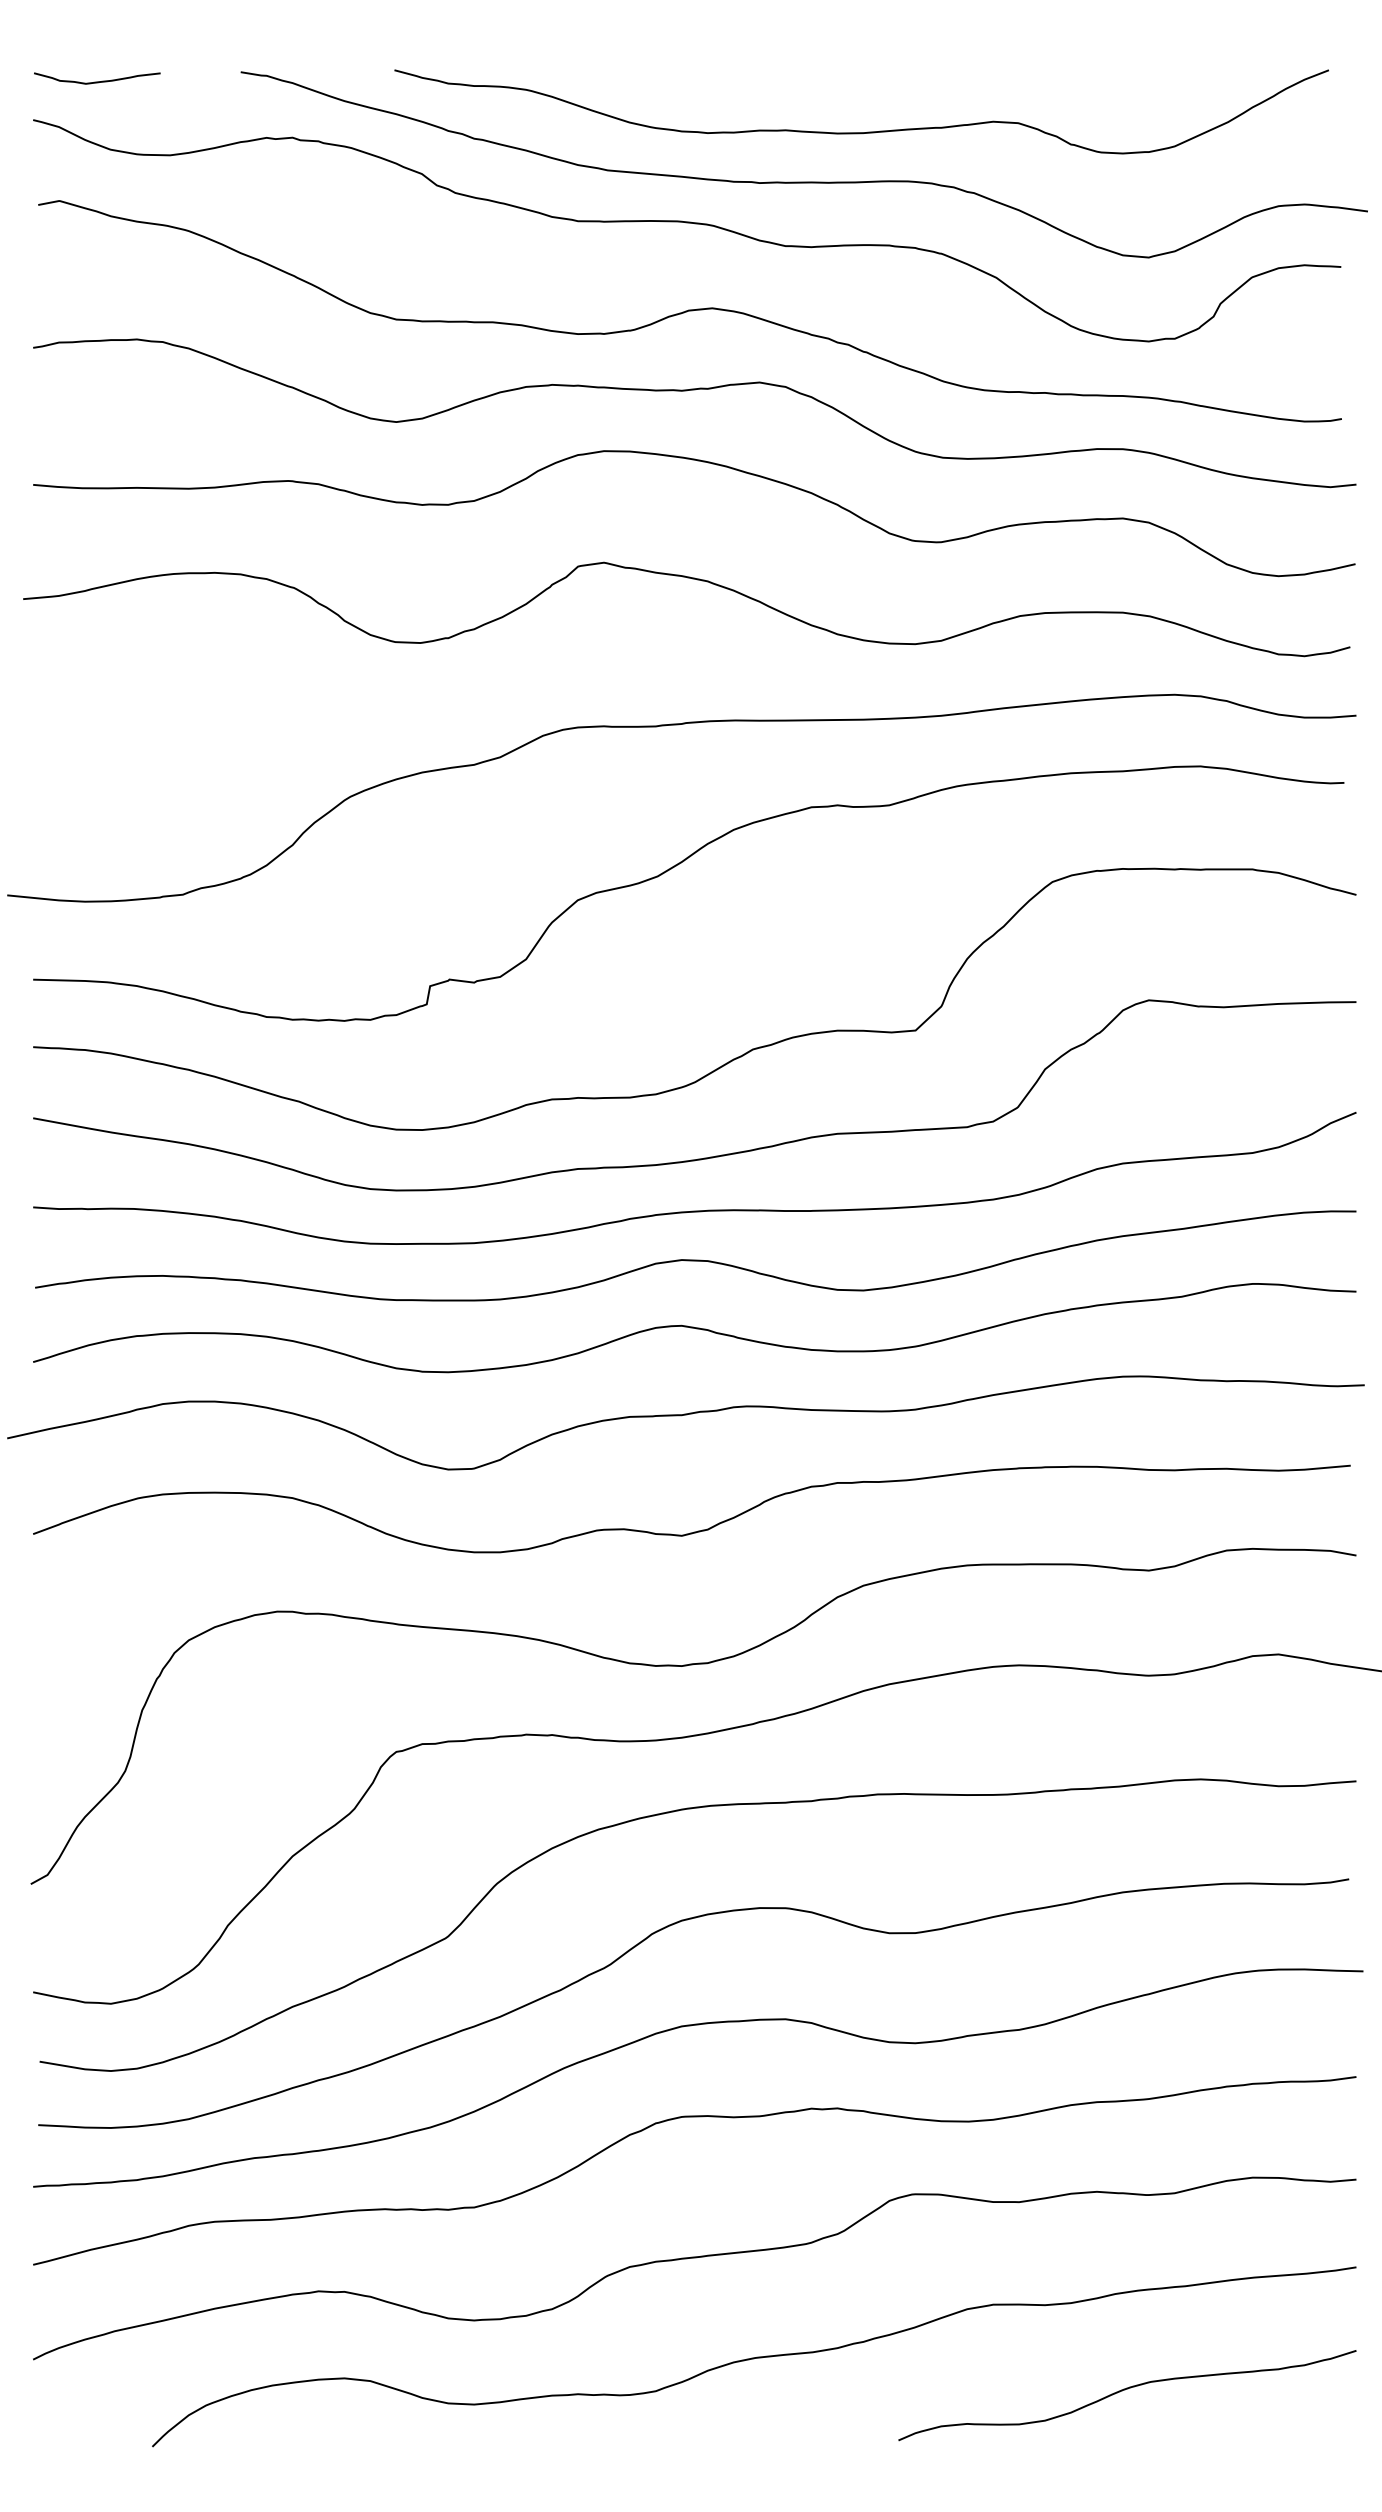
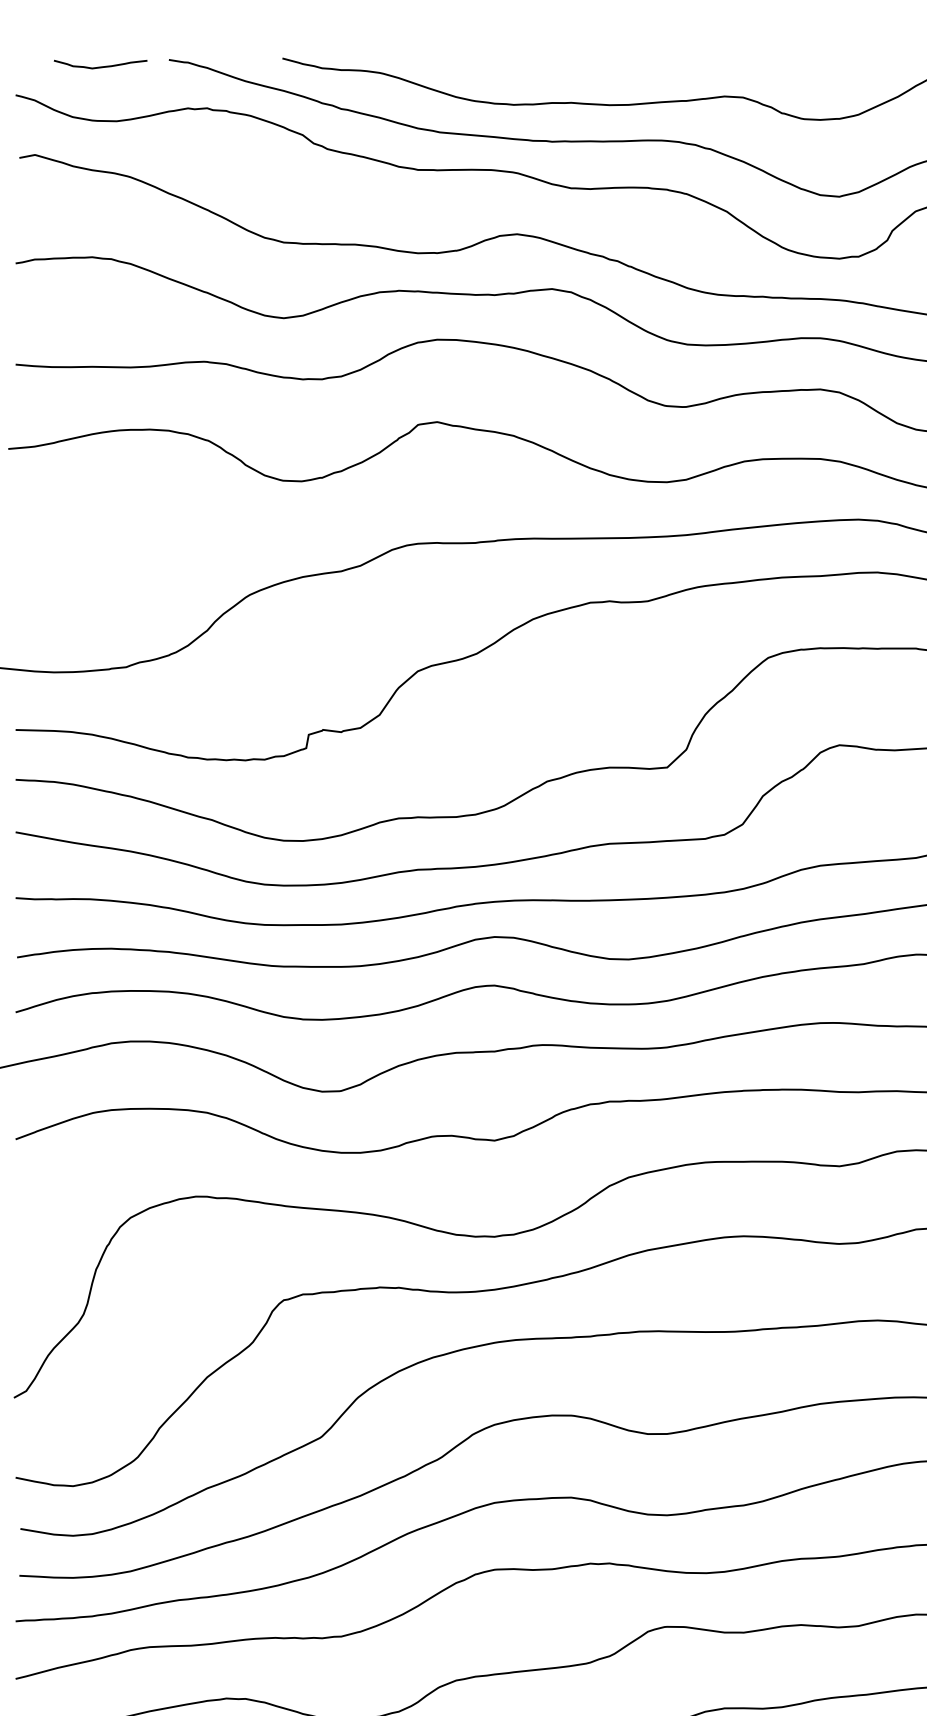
curve: (97, 81) -> (100, 66), moved

